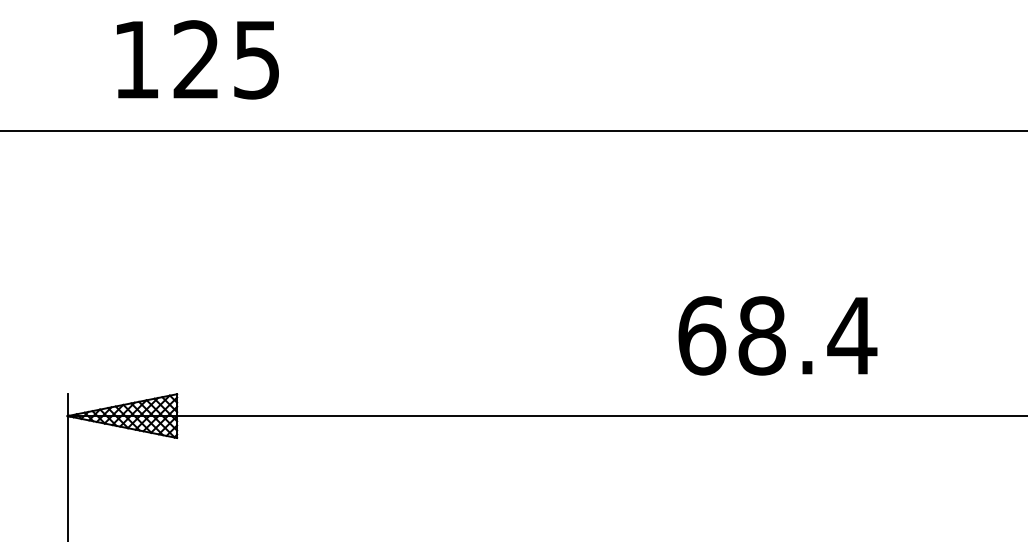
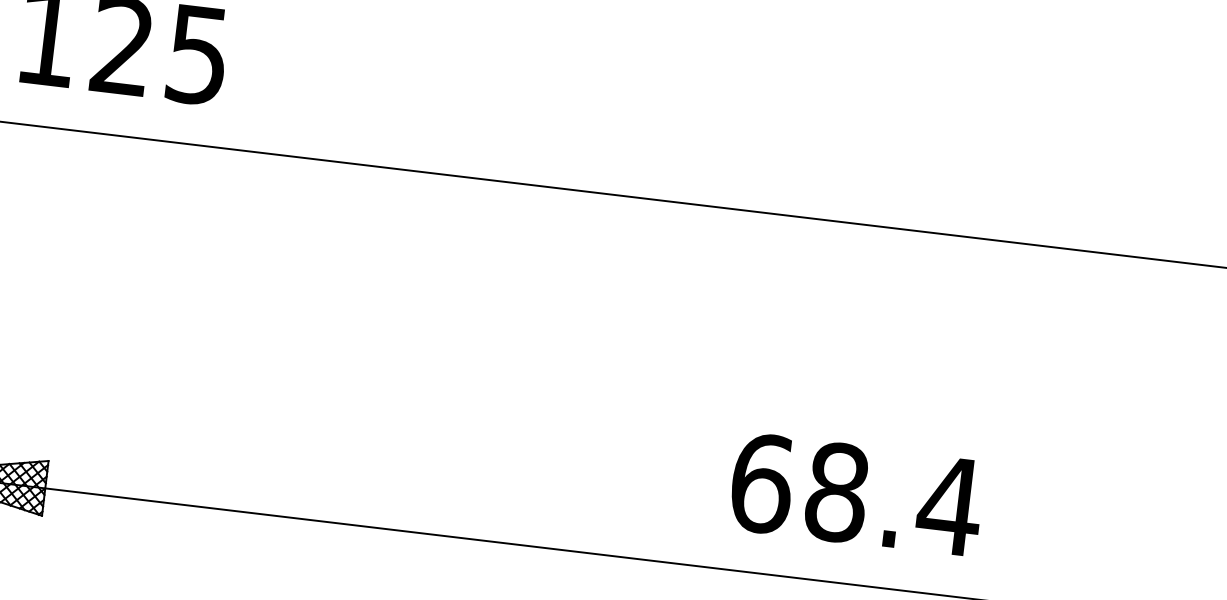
text: (777, 335) -> (856, 494), moved

